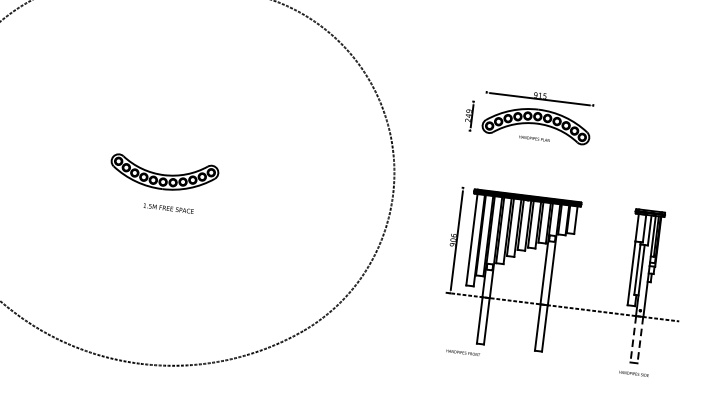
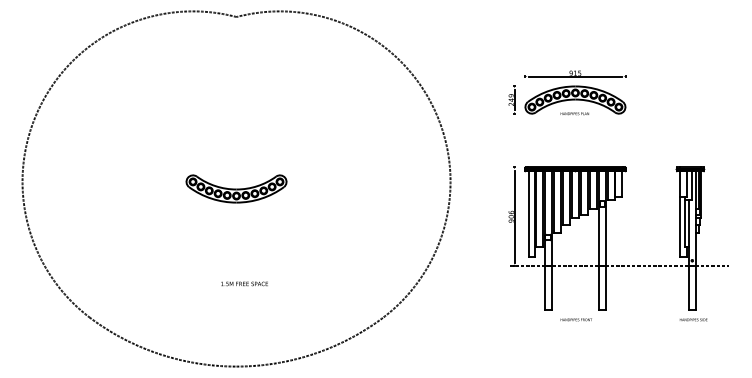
text: (168, 208) -> (244, 283), moved
line: (633, 338) -> (689, 287), dashed -> solid
line: (640, 339) -> (695, 287), dashed -> solid
text: (462, 352) -> (575, 319), moved

